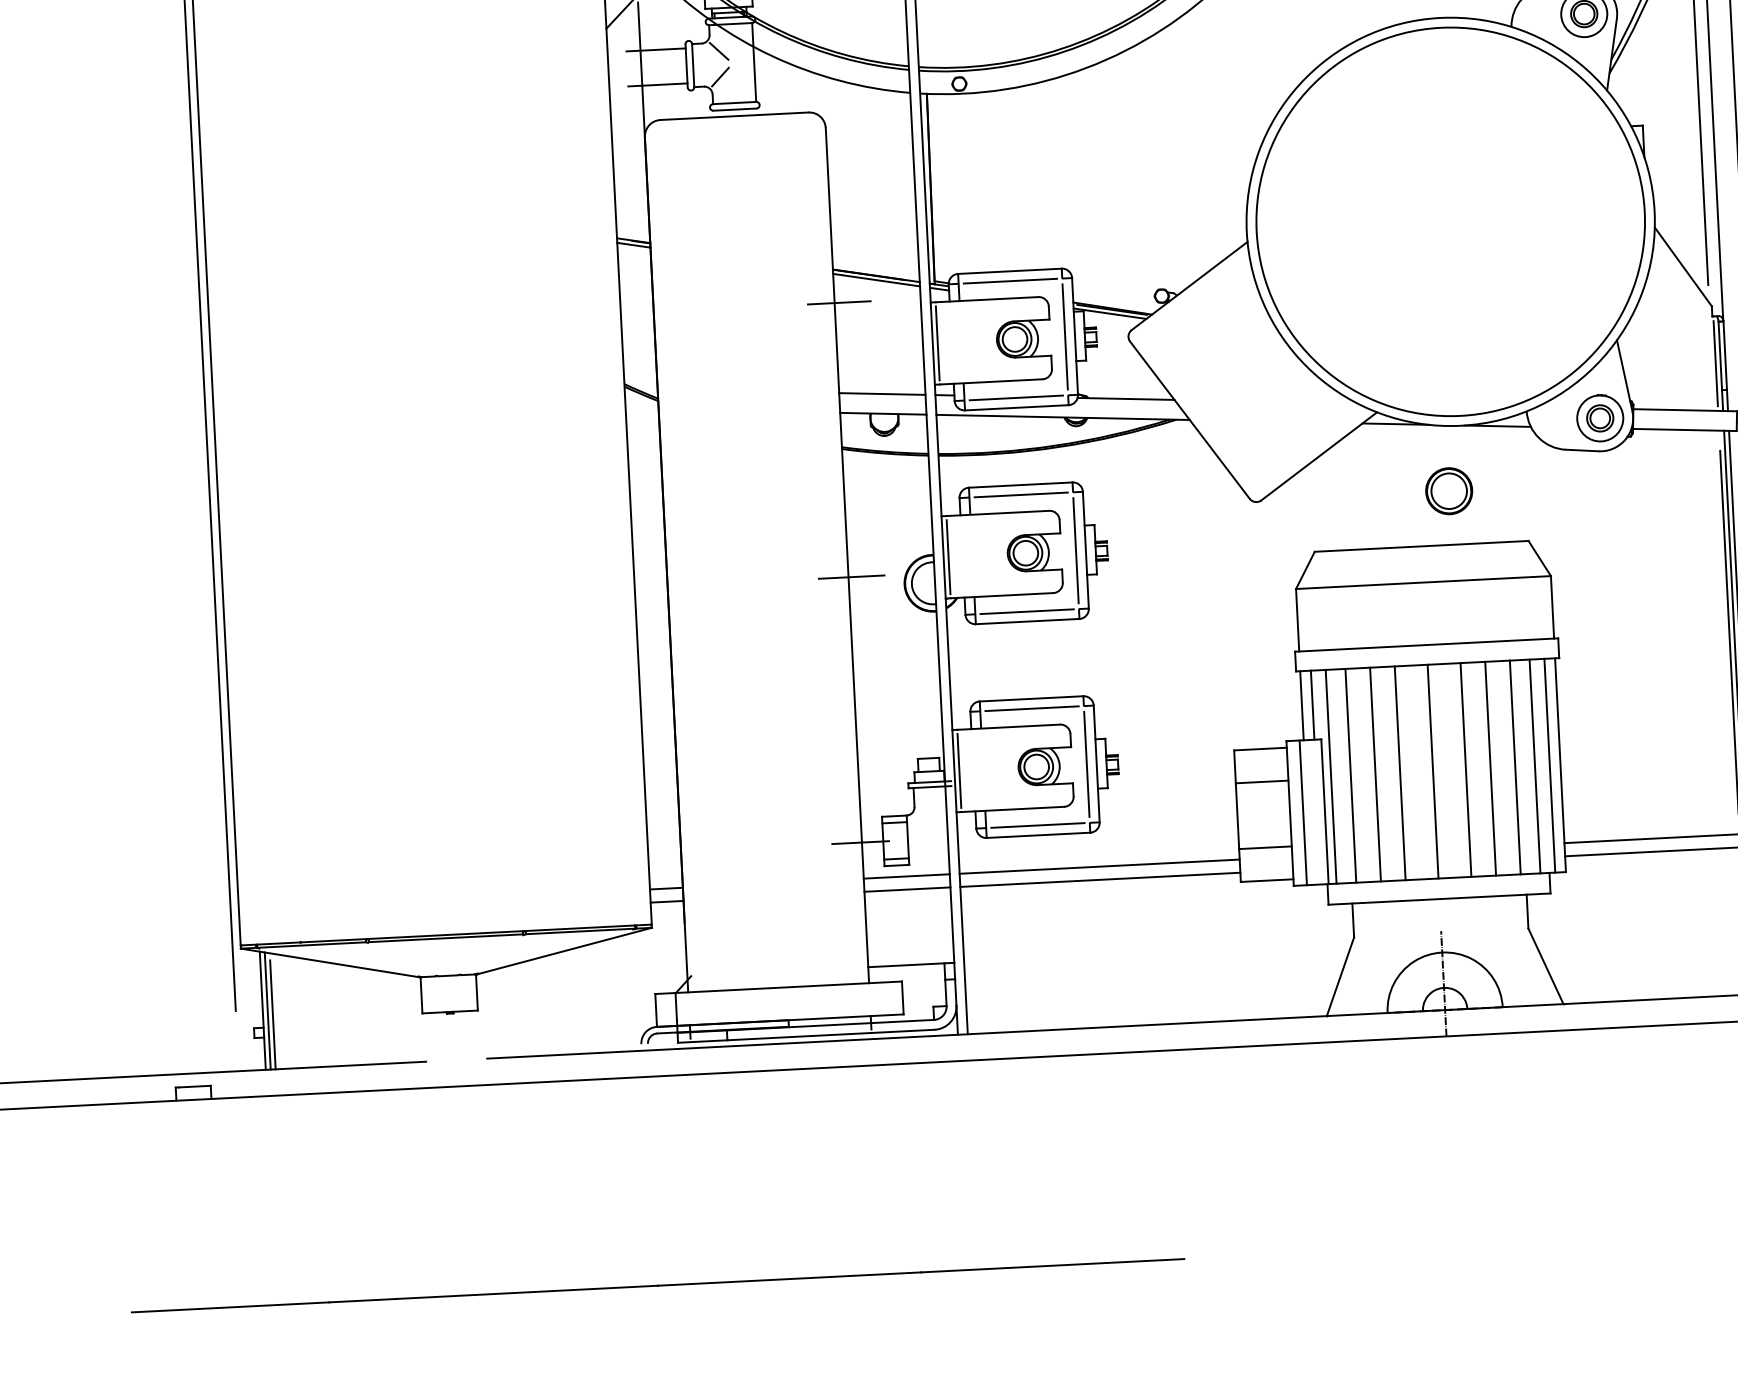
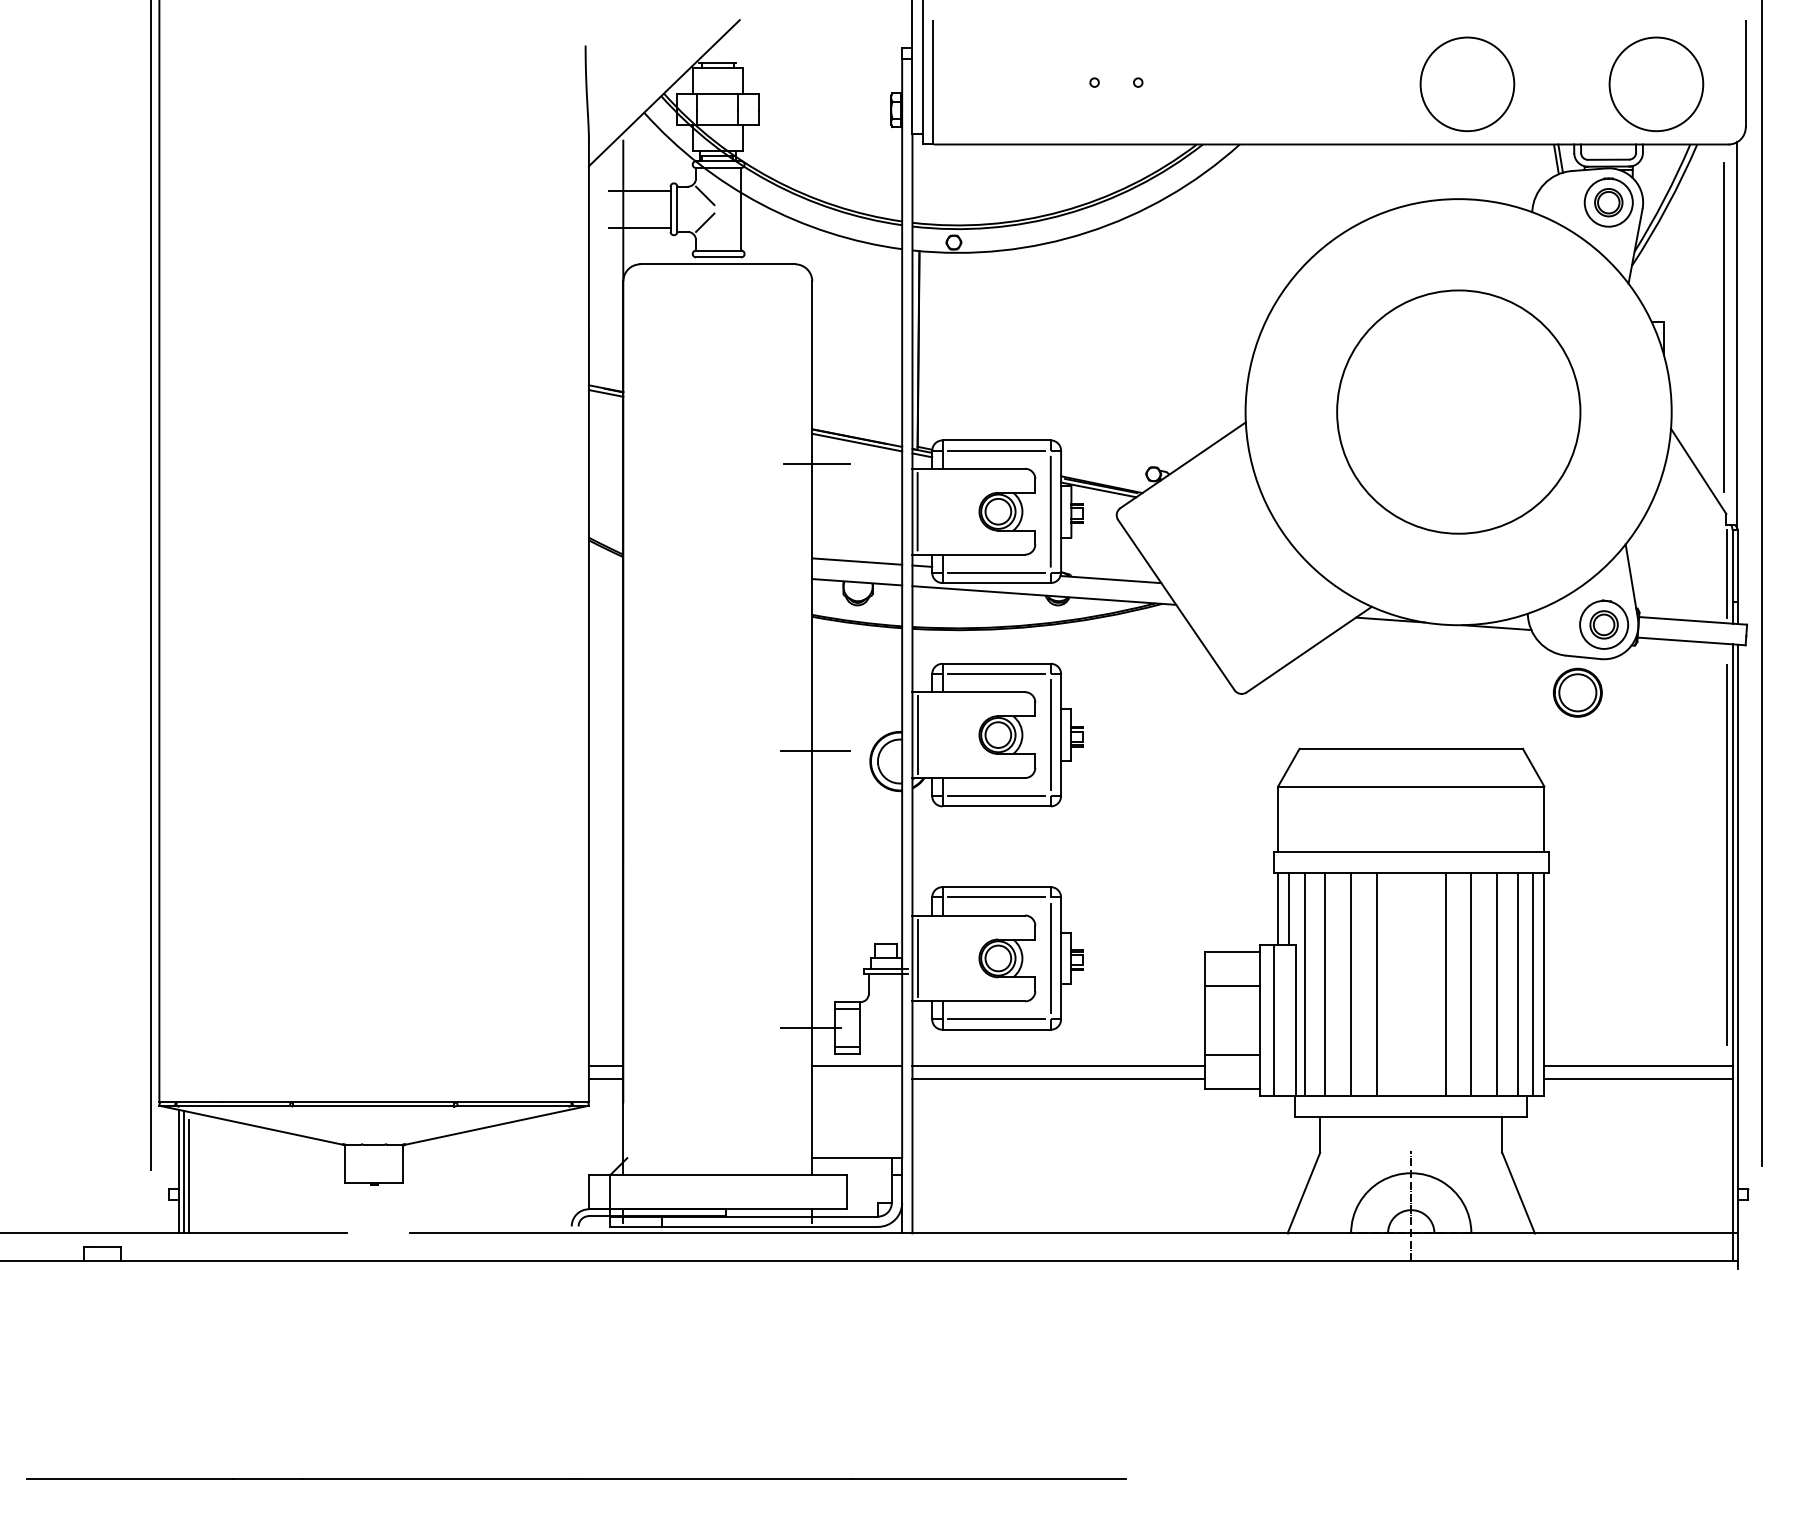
circle: (1450, 221) -> (1458, 411), size x0.6
part: (1448, 490) -> (1577, 692), moved
line: (1433, 770) -> (1411, 983), removed
line: (907, 889) -> (857, 1079), removed

